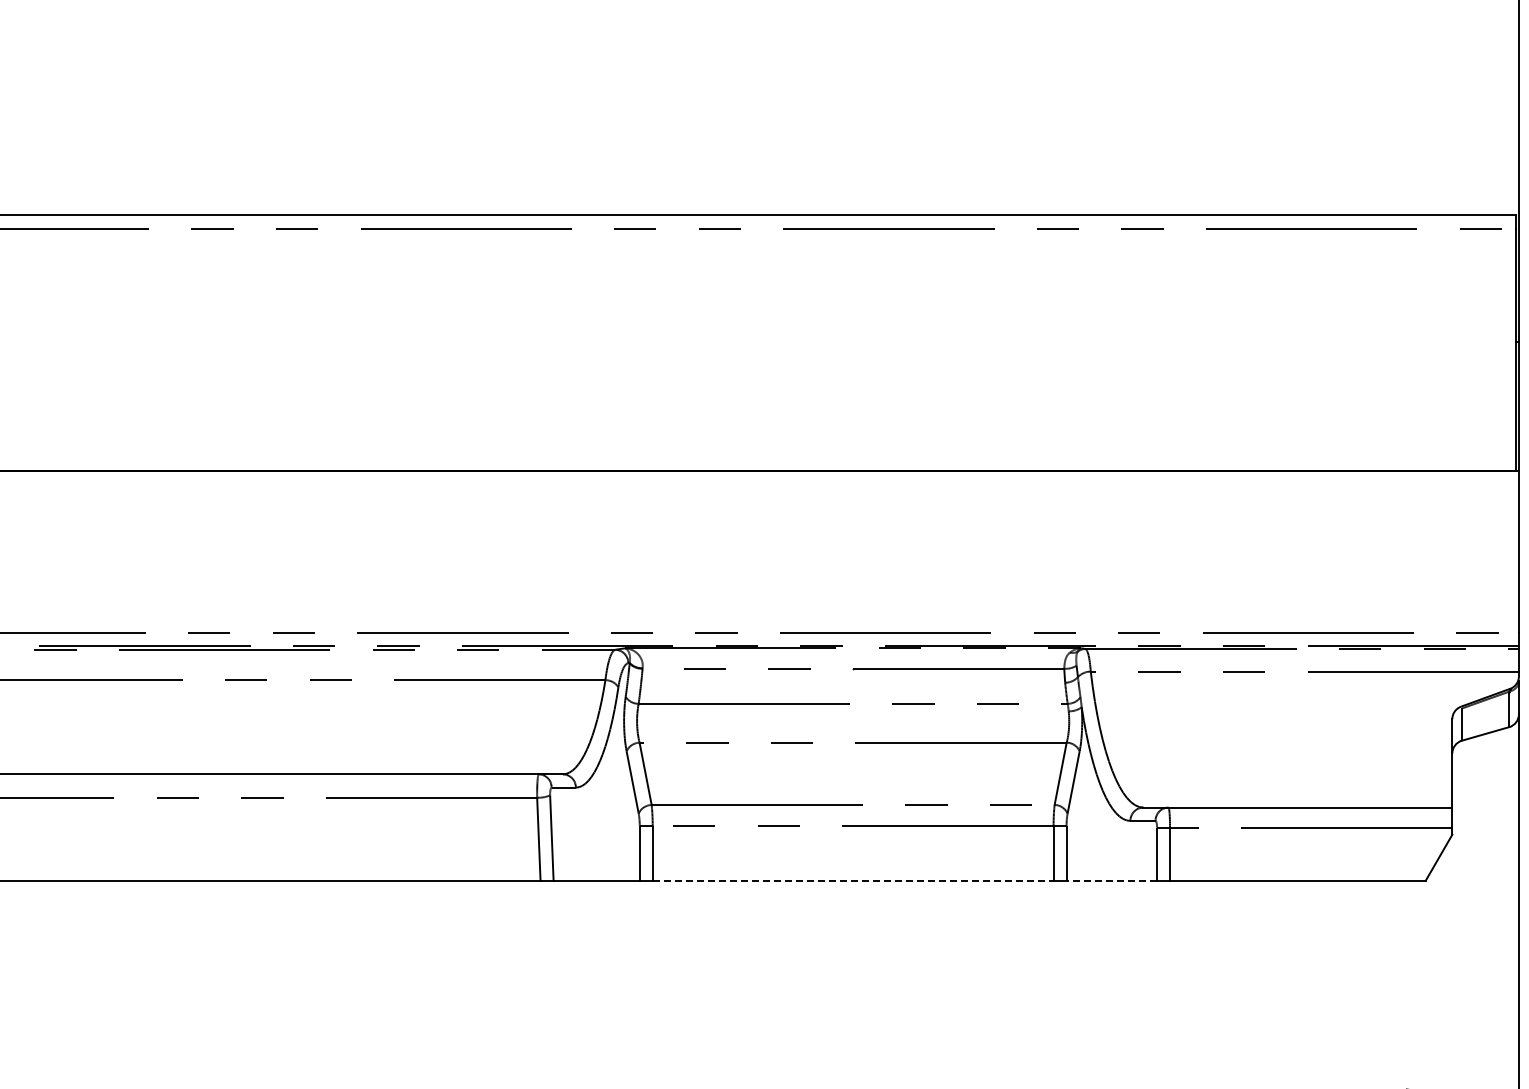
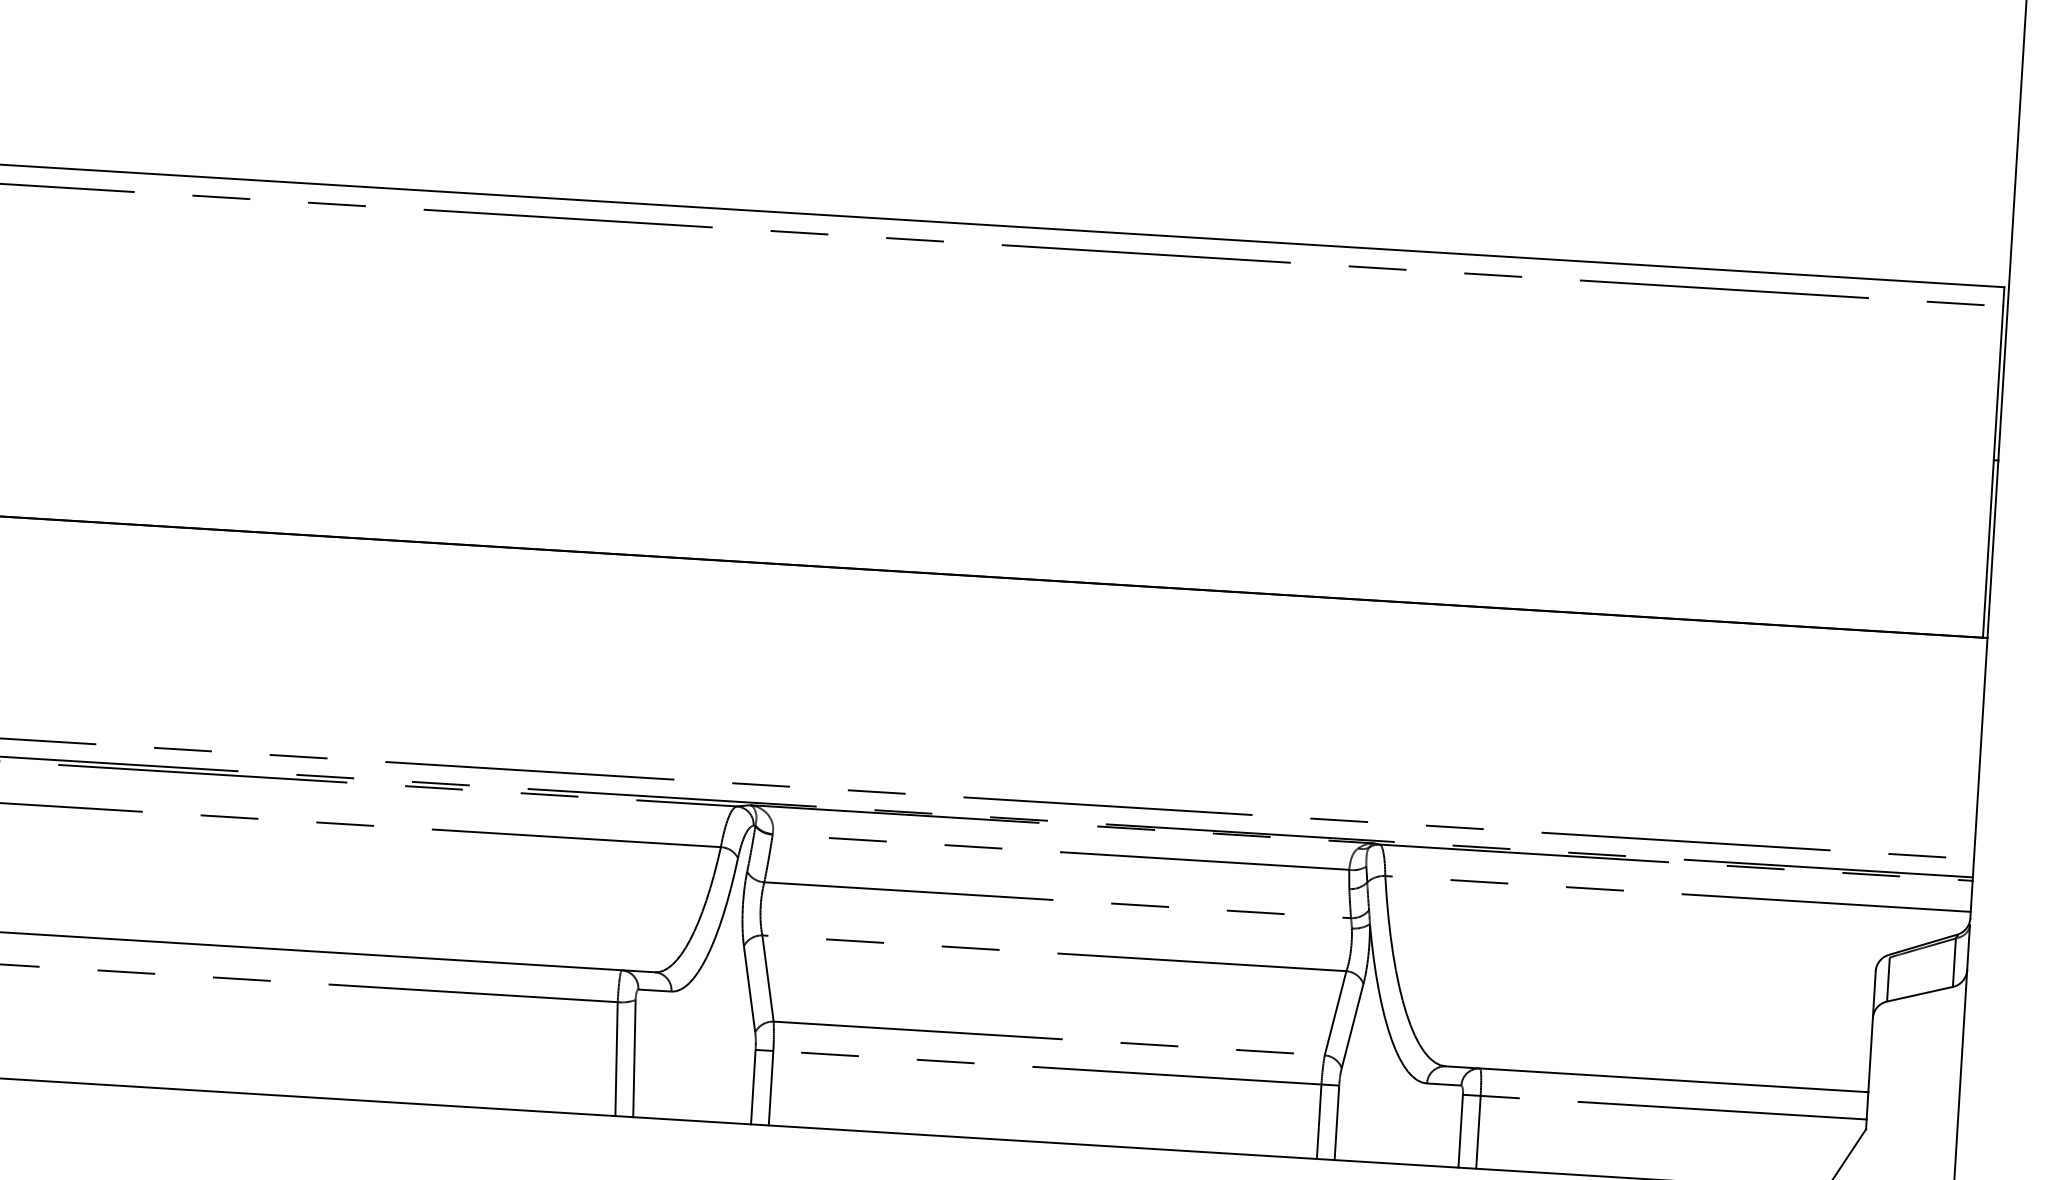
line: (853, 880) -> (1043, 1141), dashed -> solid
line: (1111, 880) -> (1396, 1163), dashed -> solid

